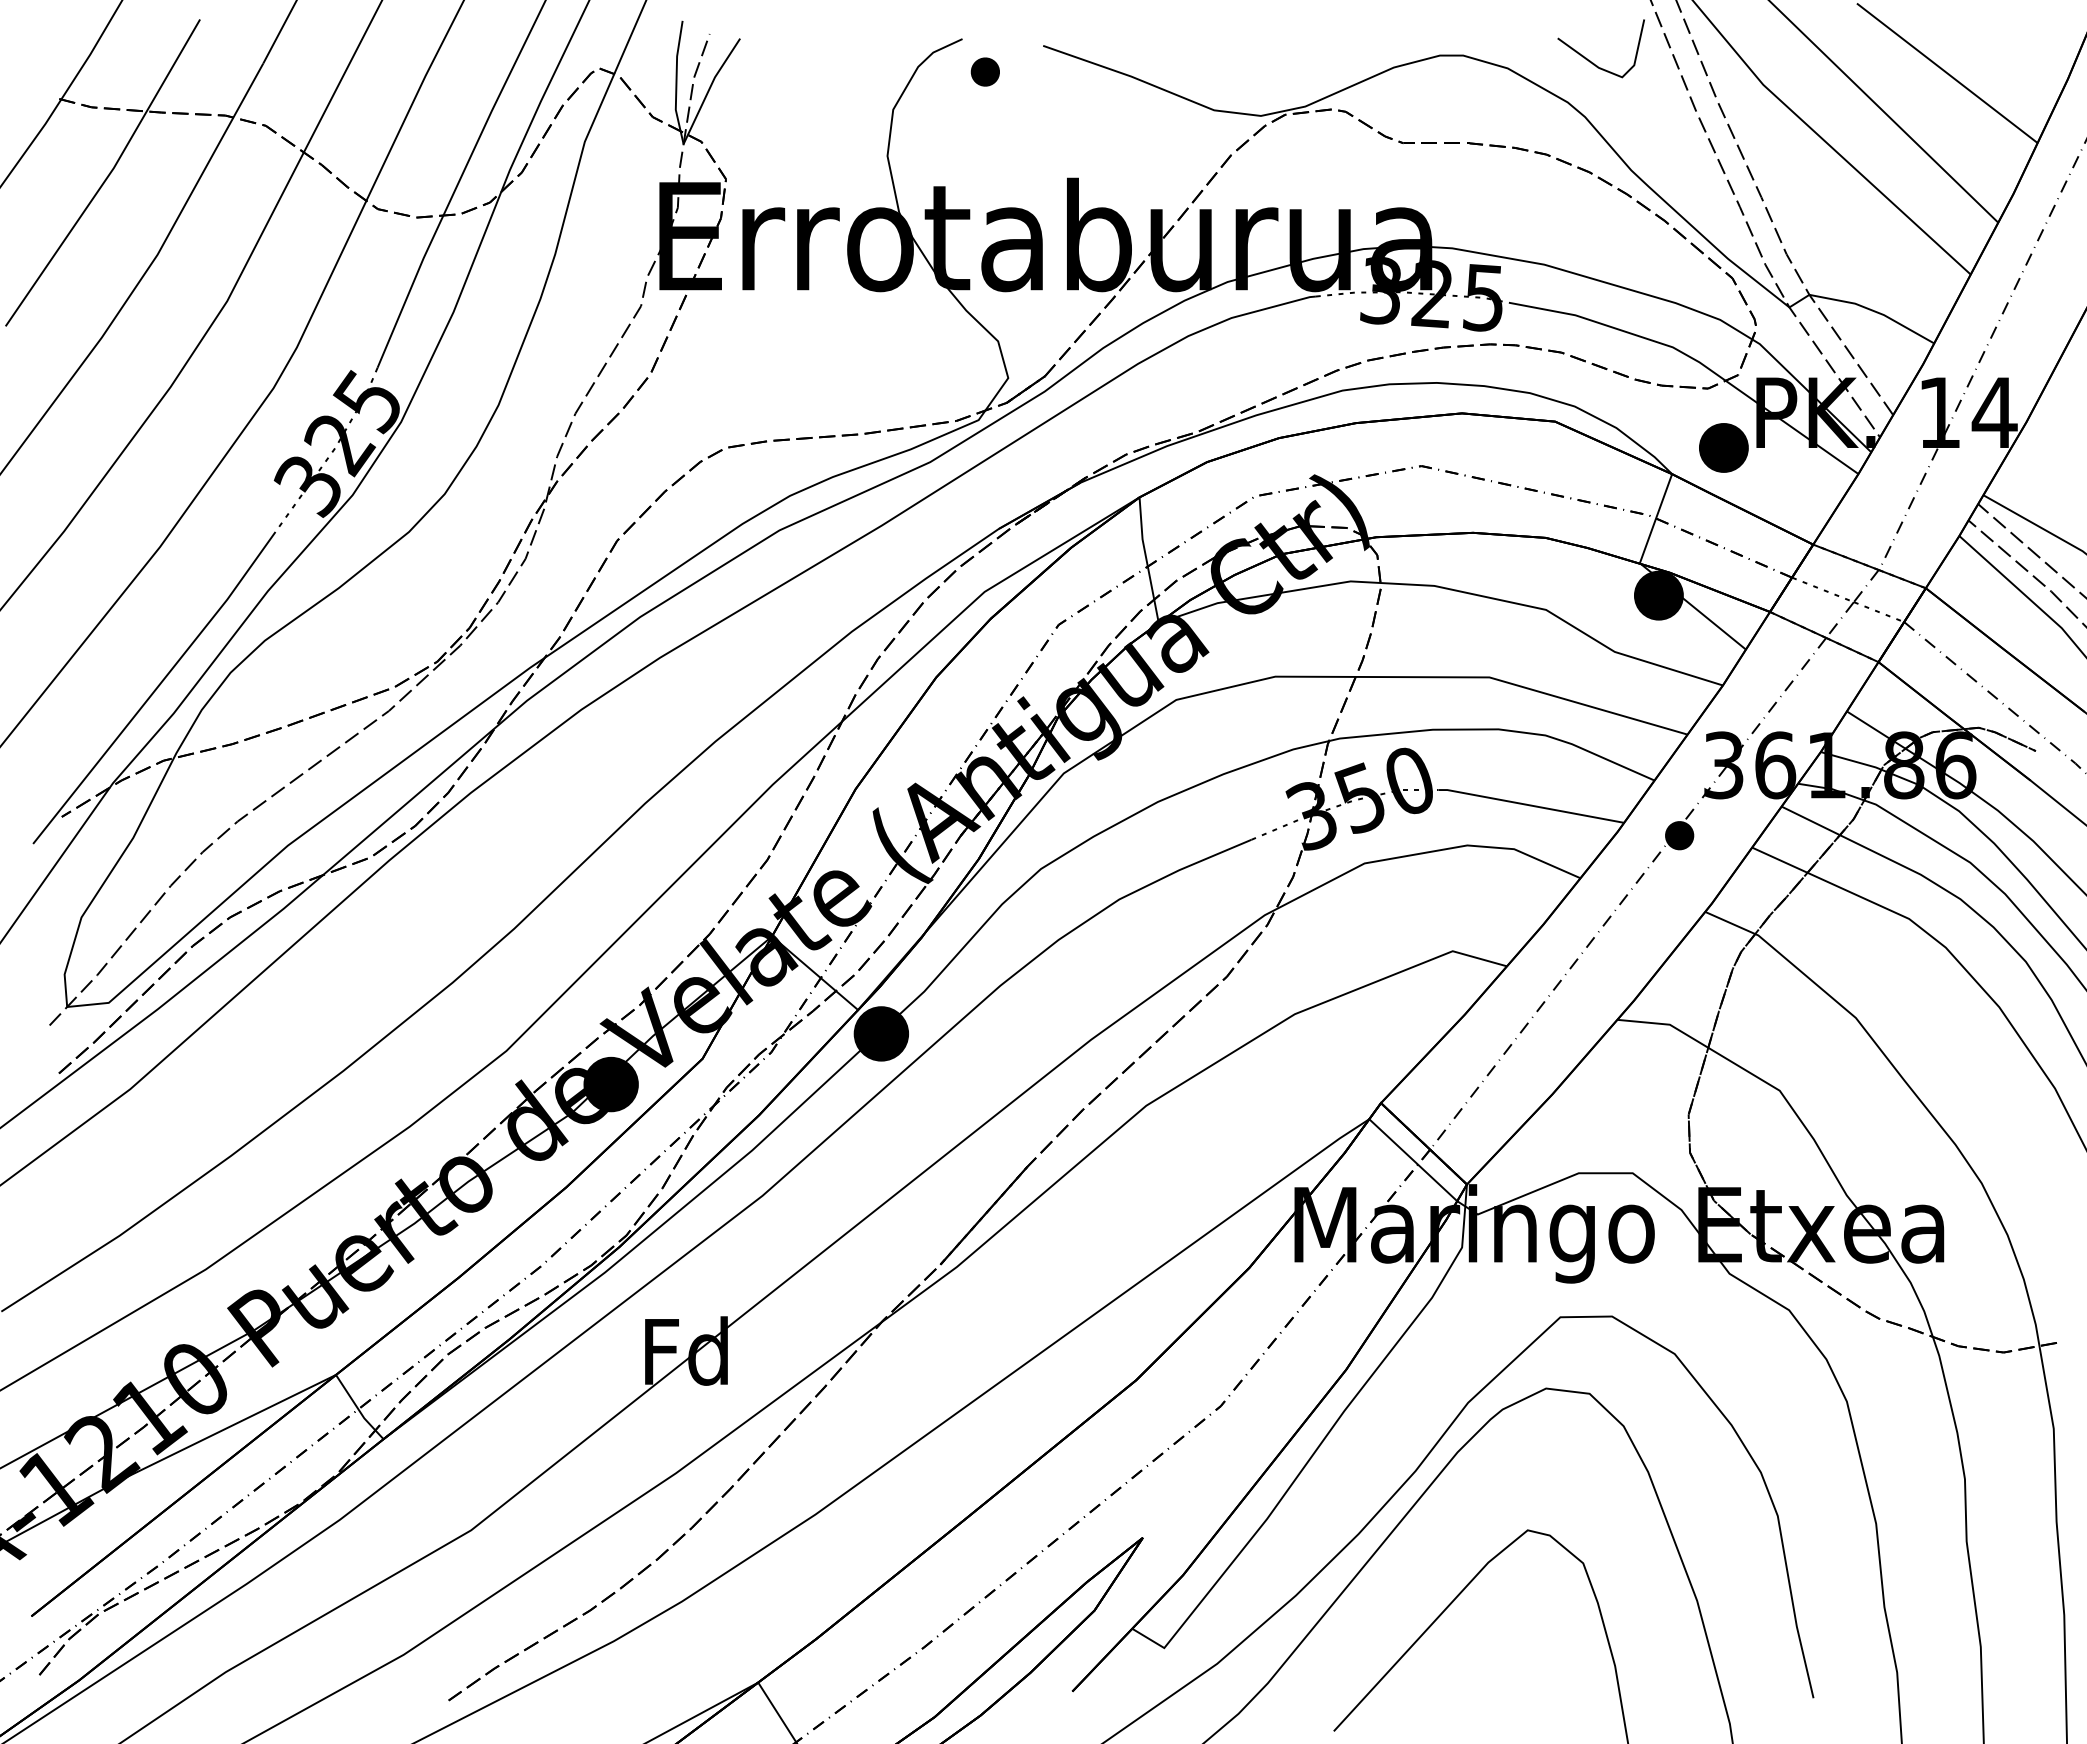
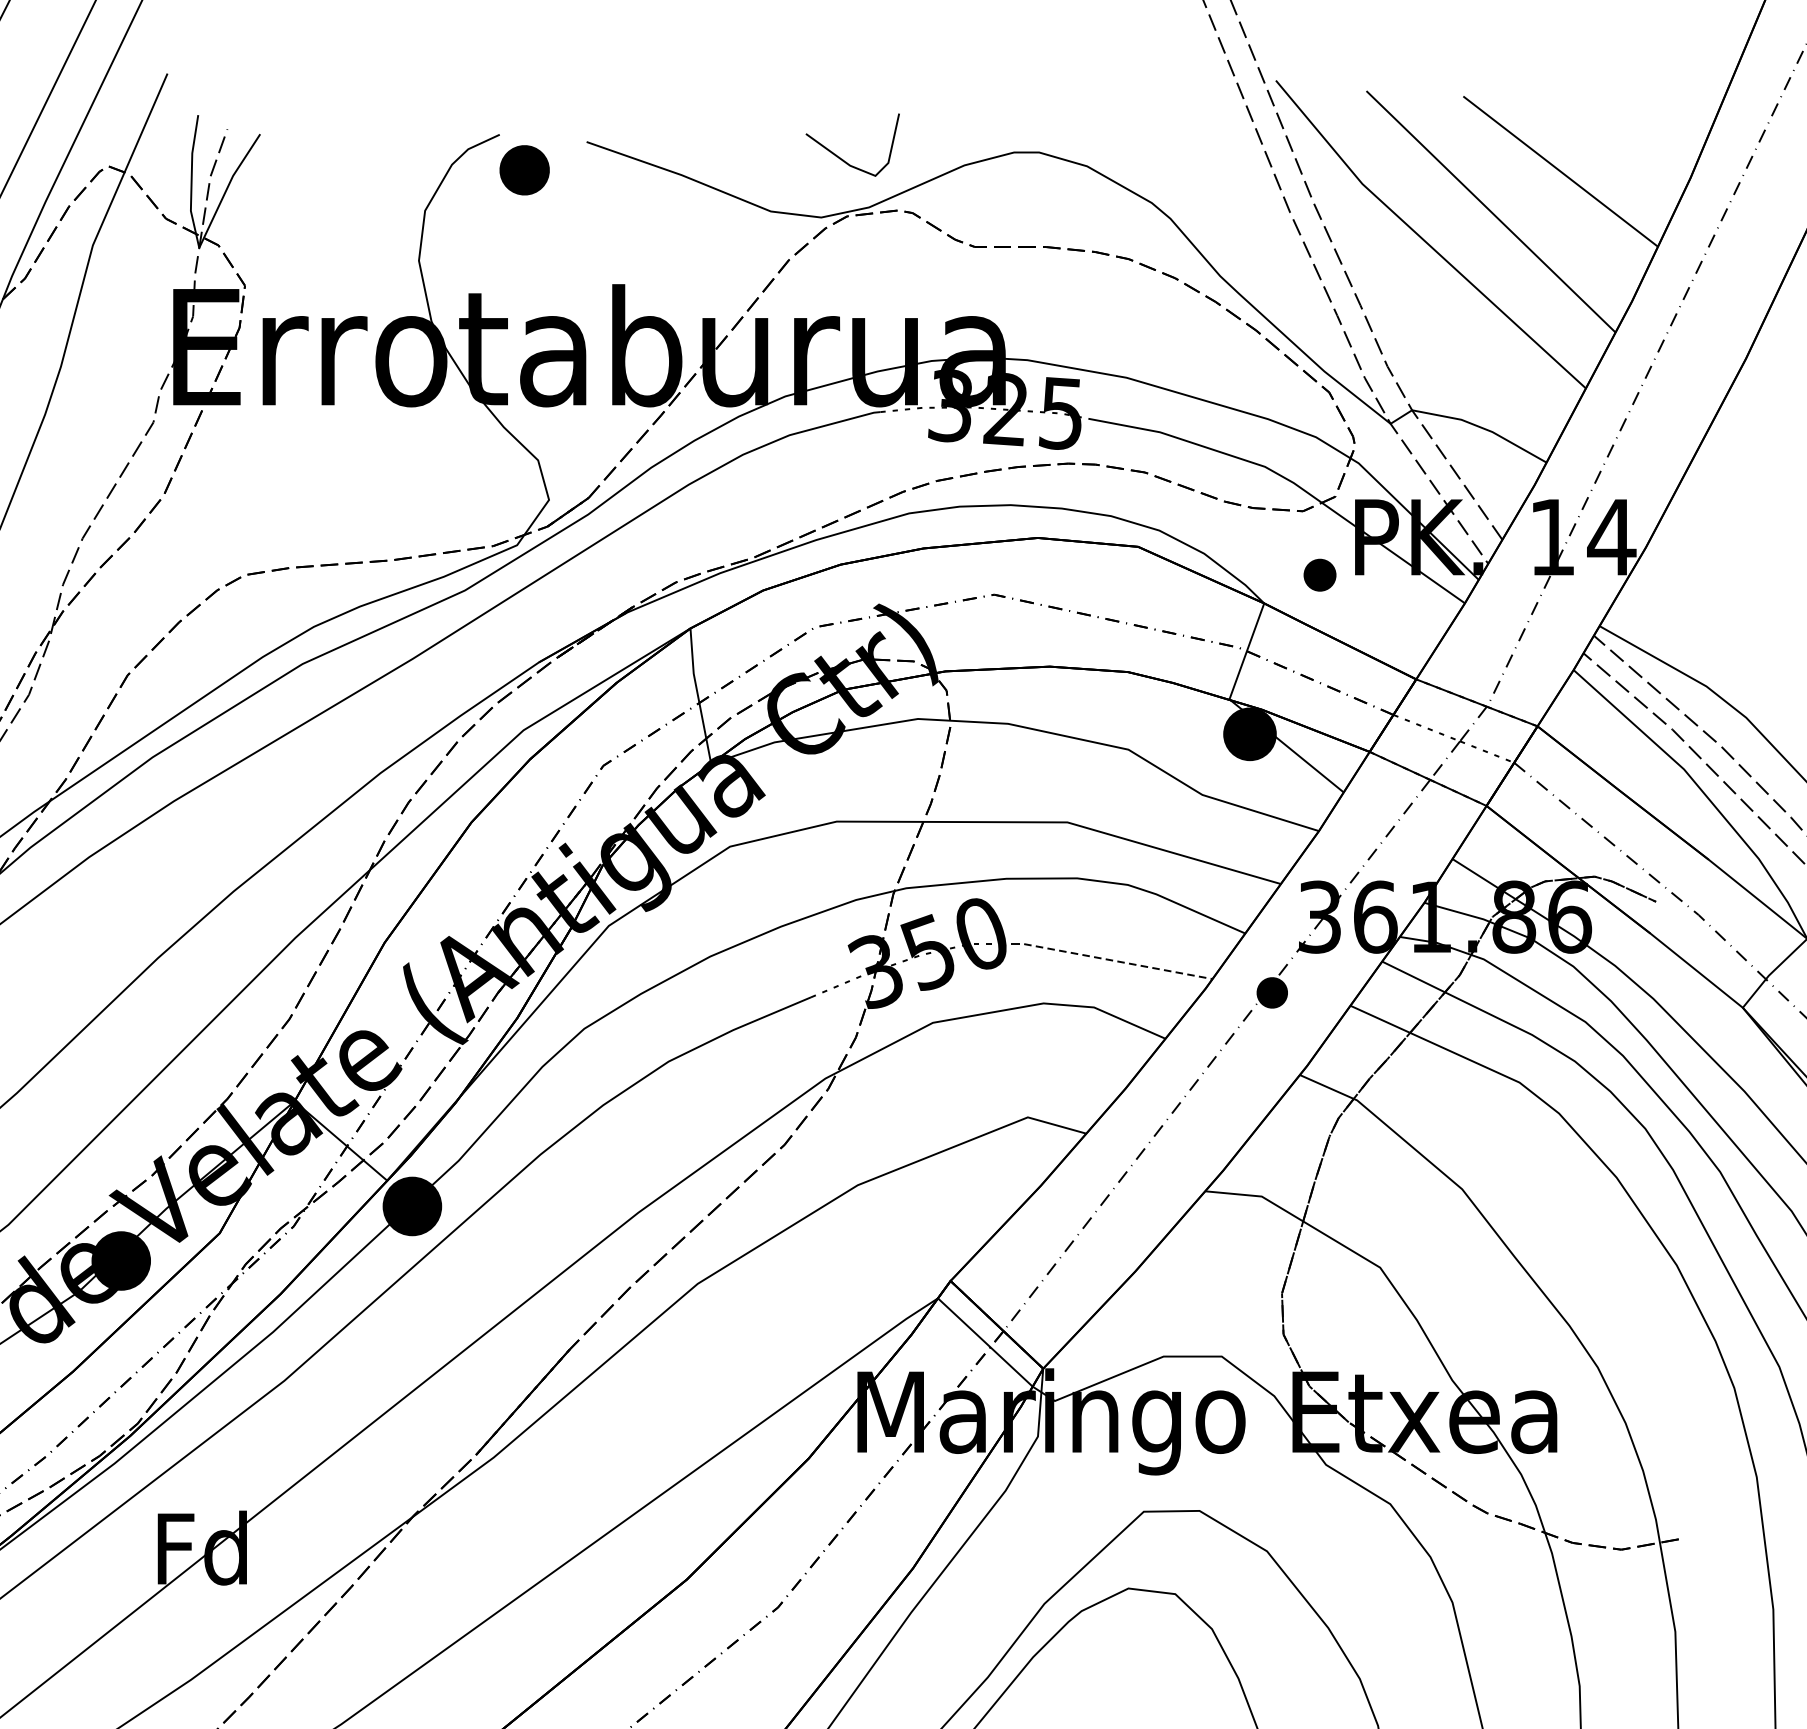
line: (1590, 60) -> (841, 157), moved
part: (984, 71) -> (523, 169), size x1.6
part: (1723, 447) -> (1319, 574), size x0.6
line: (1530, 805) -> (1111, 960), solid -> dashed

